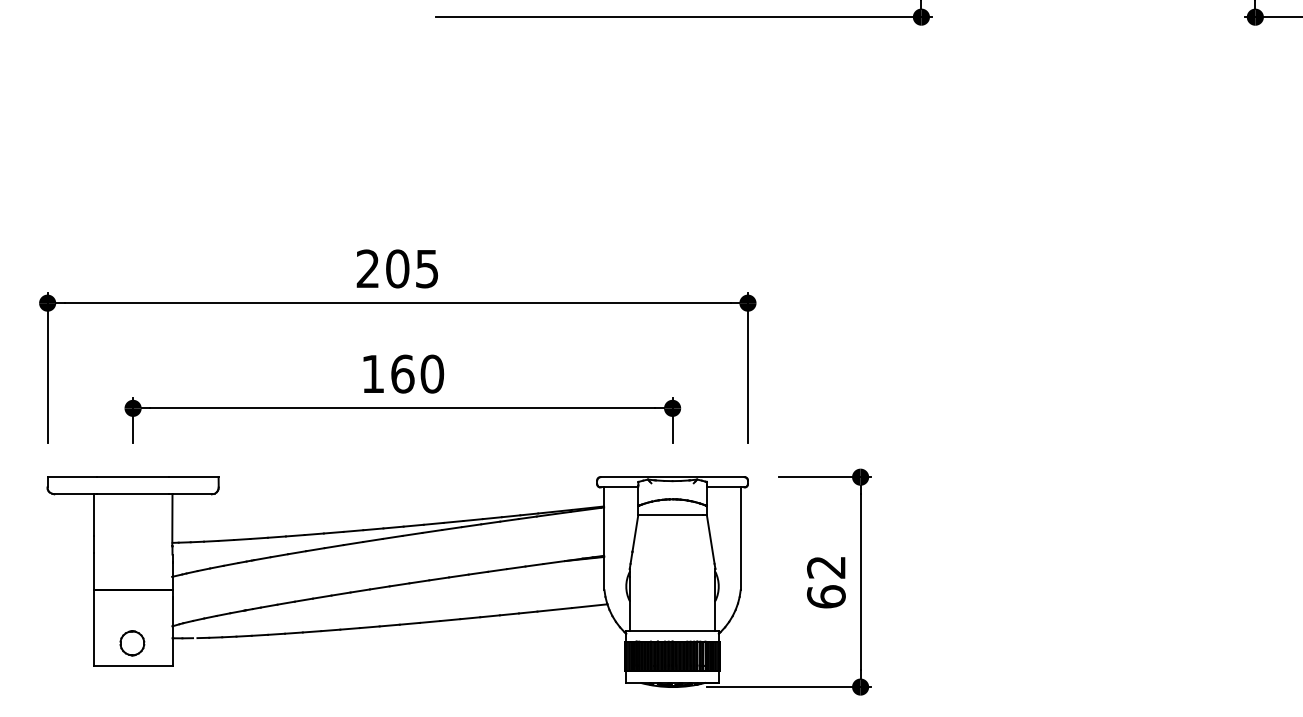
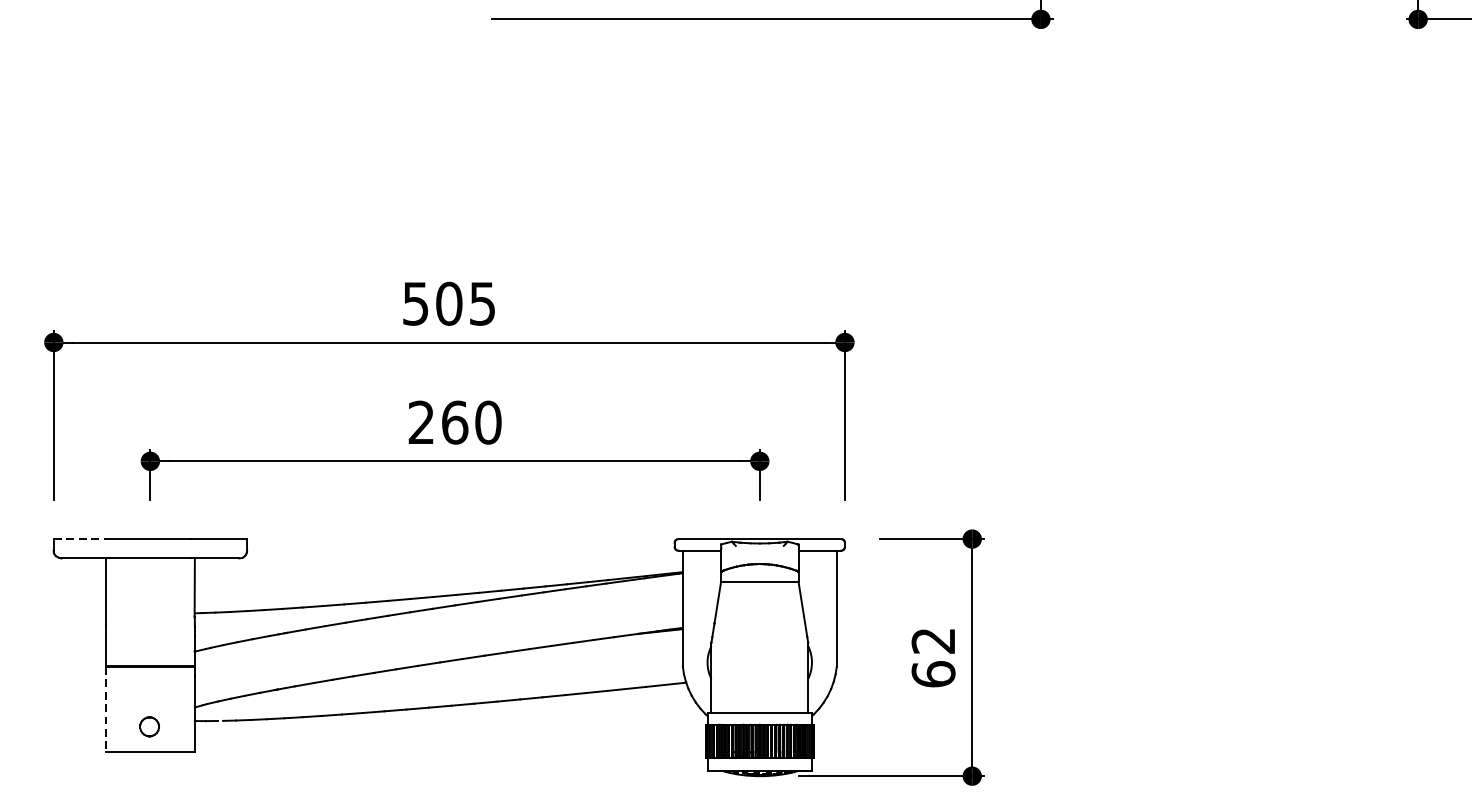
text: (367, 268) -> (415, 303), 205 -> 505
text: (372, 373) -> (420, 421), 160 -> 260
line: (72, 477) -> (81, 539), solid -> dashed
line: (93, 627) -> (105, 708), solid -> dashed
part: (132, 643) -> (149, 726), size x0.7

